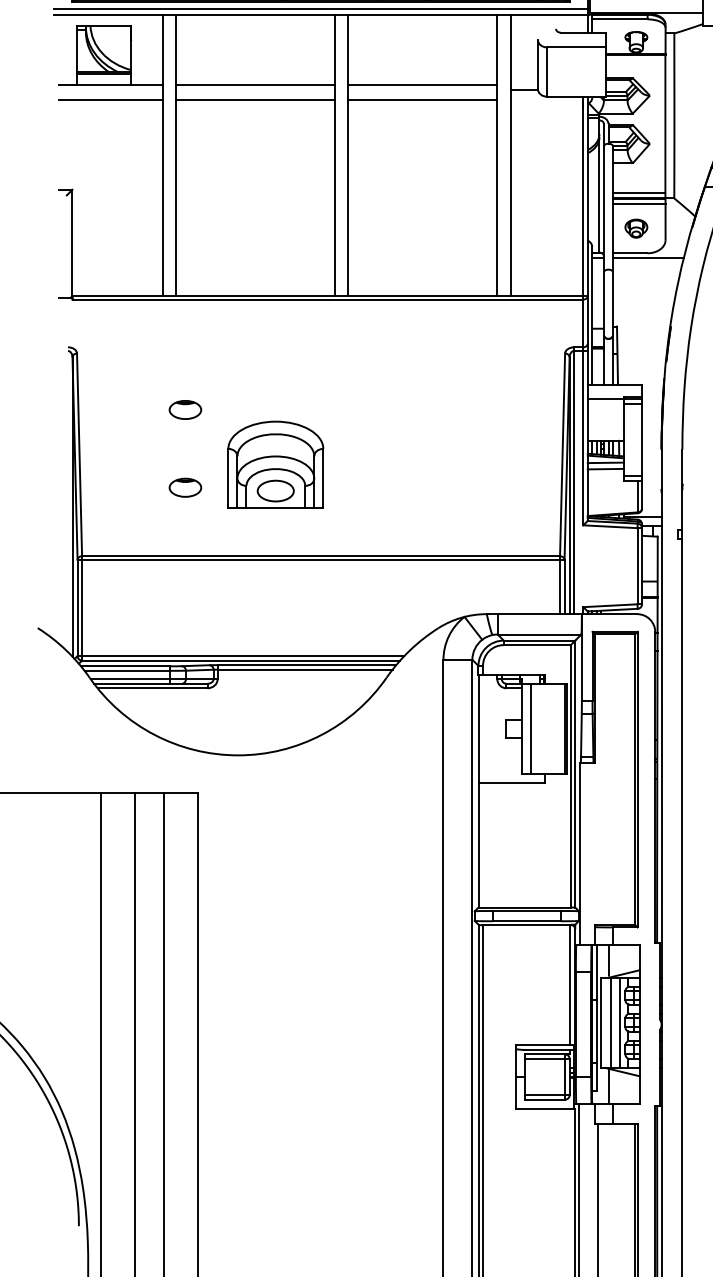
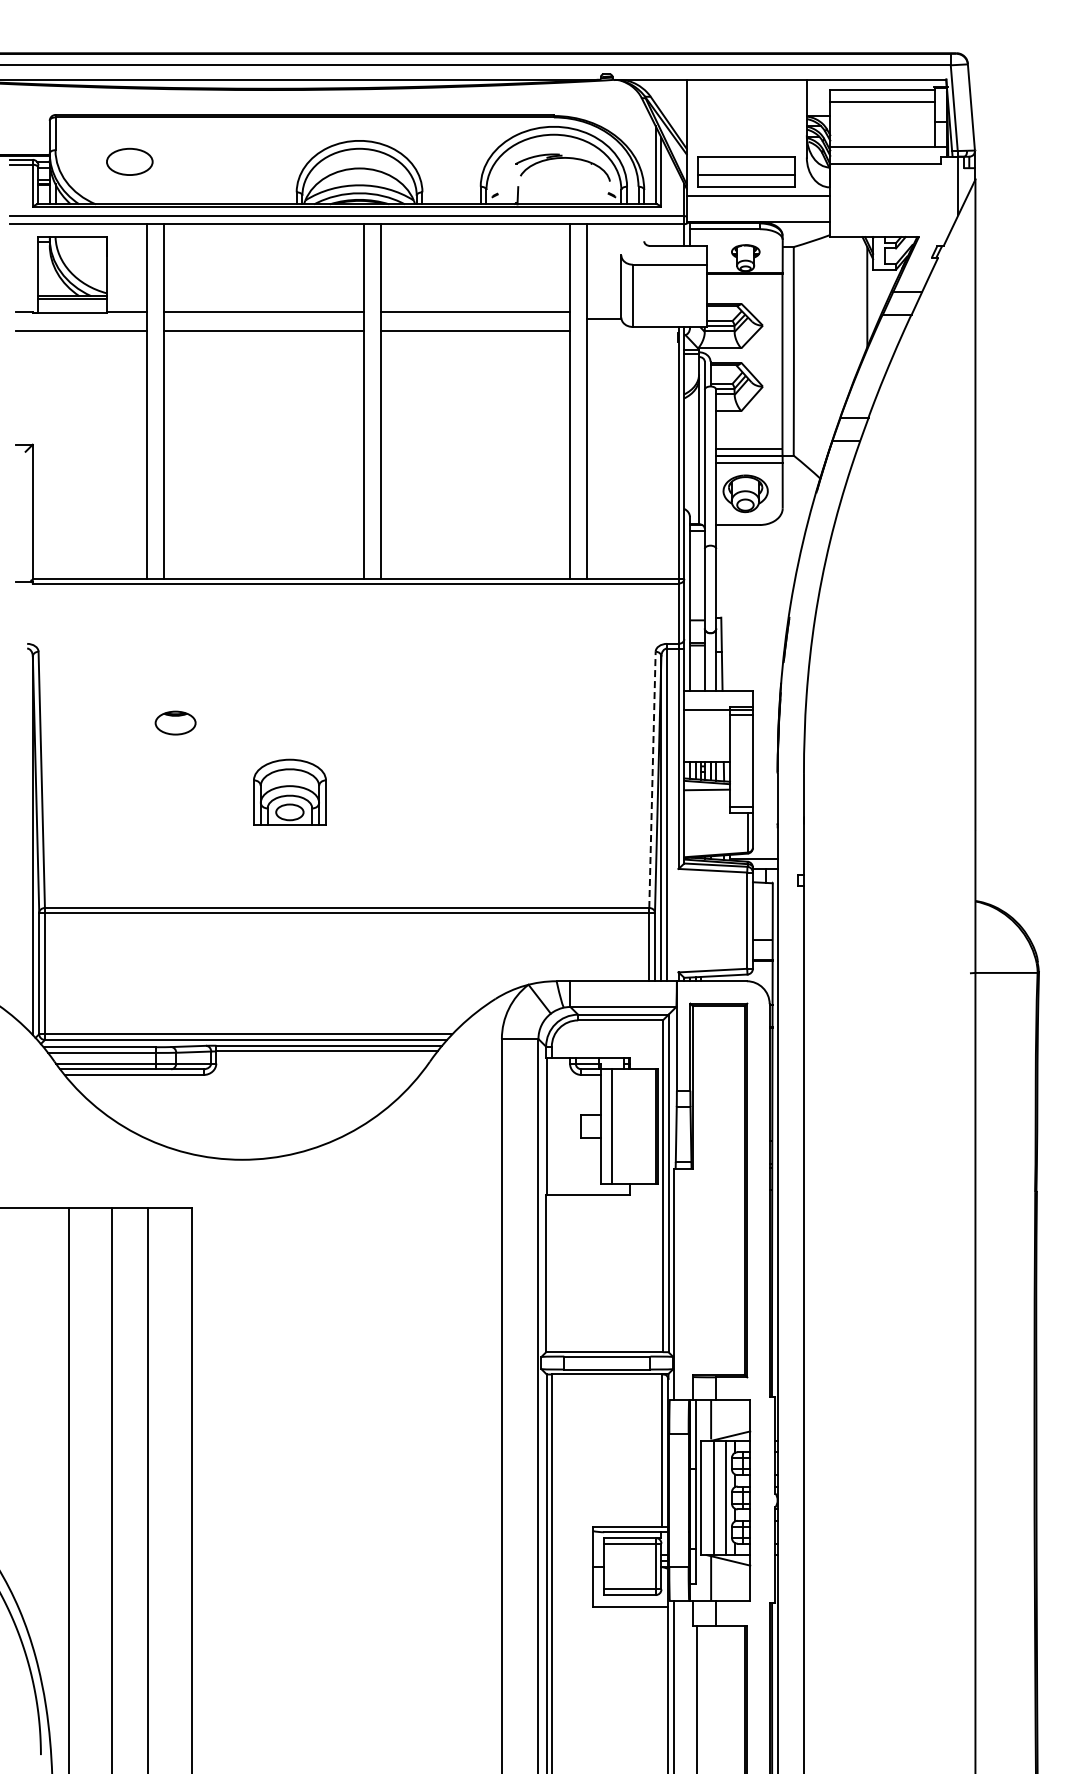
part: (636, 228) -> (745, 493), size x1.6
line: (648, 258) -> (761, 531), removed
line: (562, 454) -> (652, 779), solid -> dashed
part: (275, 464) -> (289, 792), size x0.6
line: (606, 468) -> (707, 797), removed
part: (185, 487) -> (175, 821), removed

